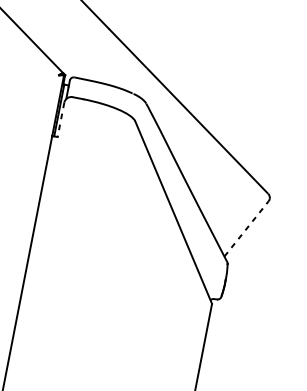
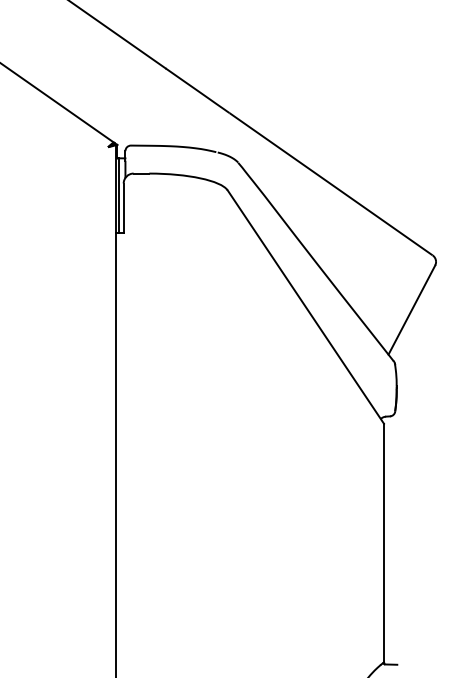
line: (60, 119) -> (123, 208), dashed -> solid
line: (247, 228) -> (412, 309), dashed -> solid

